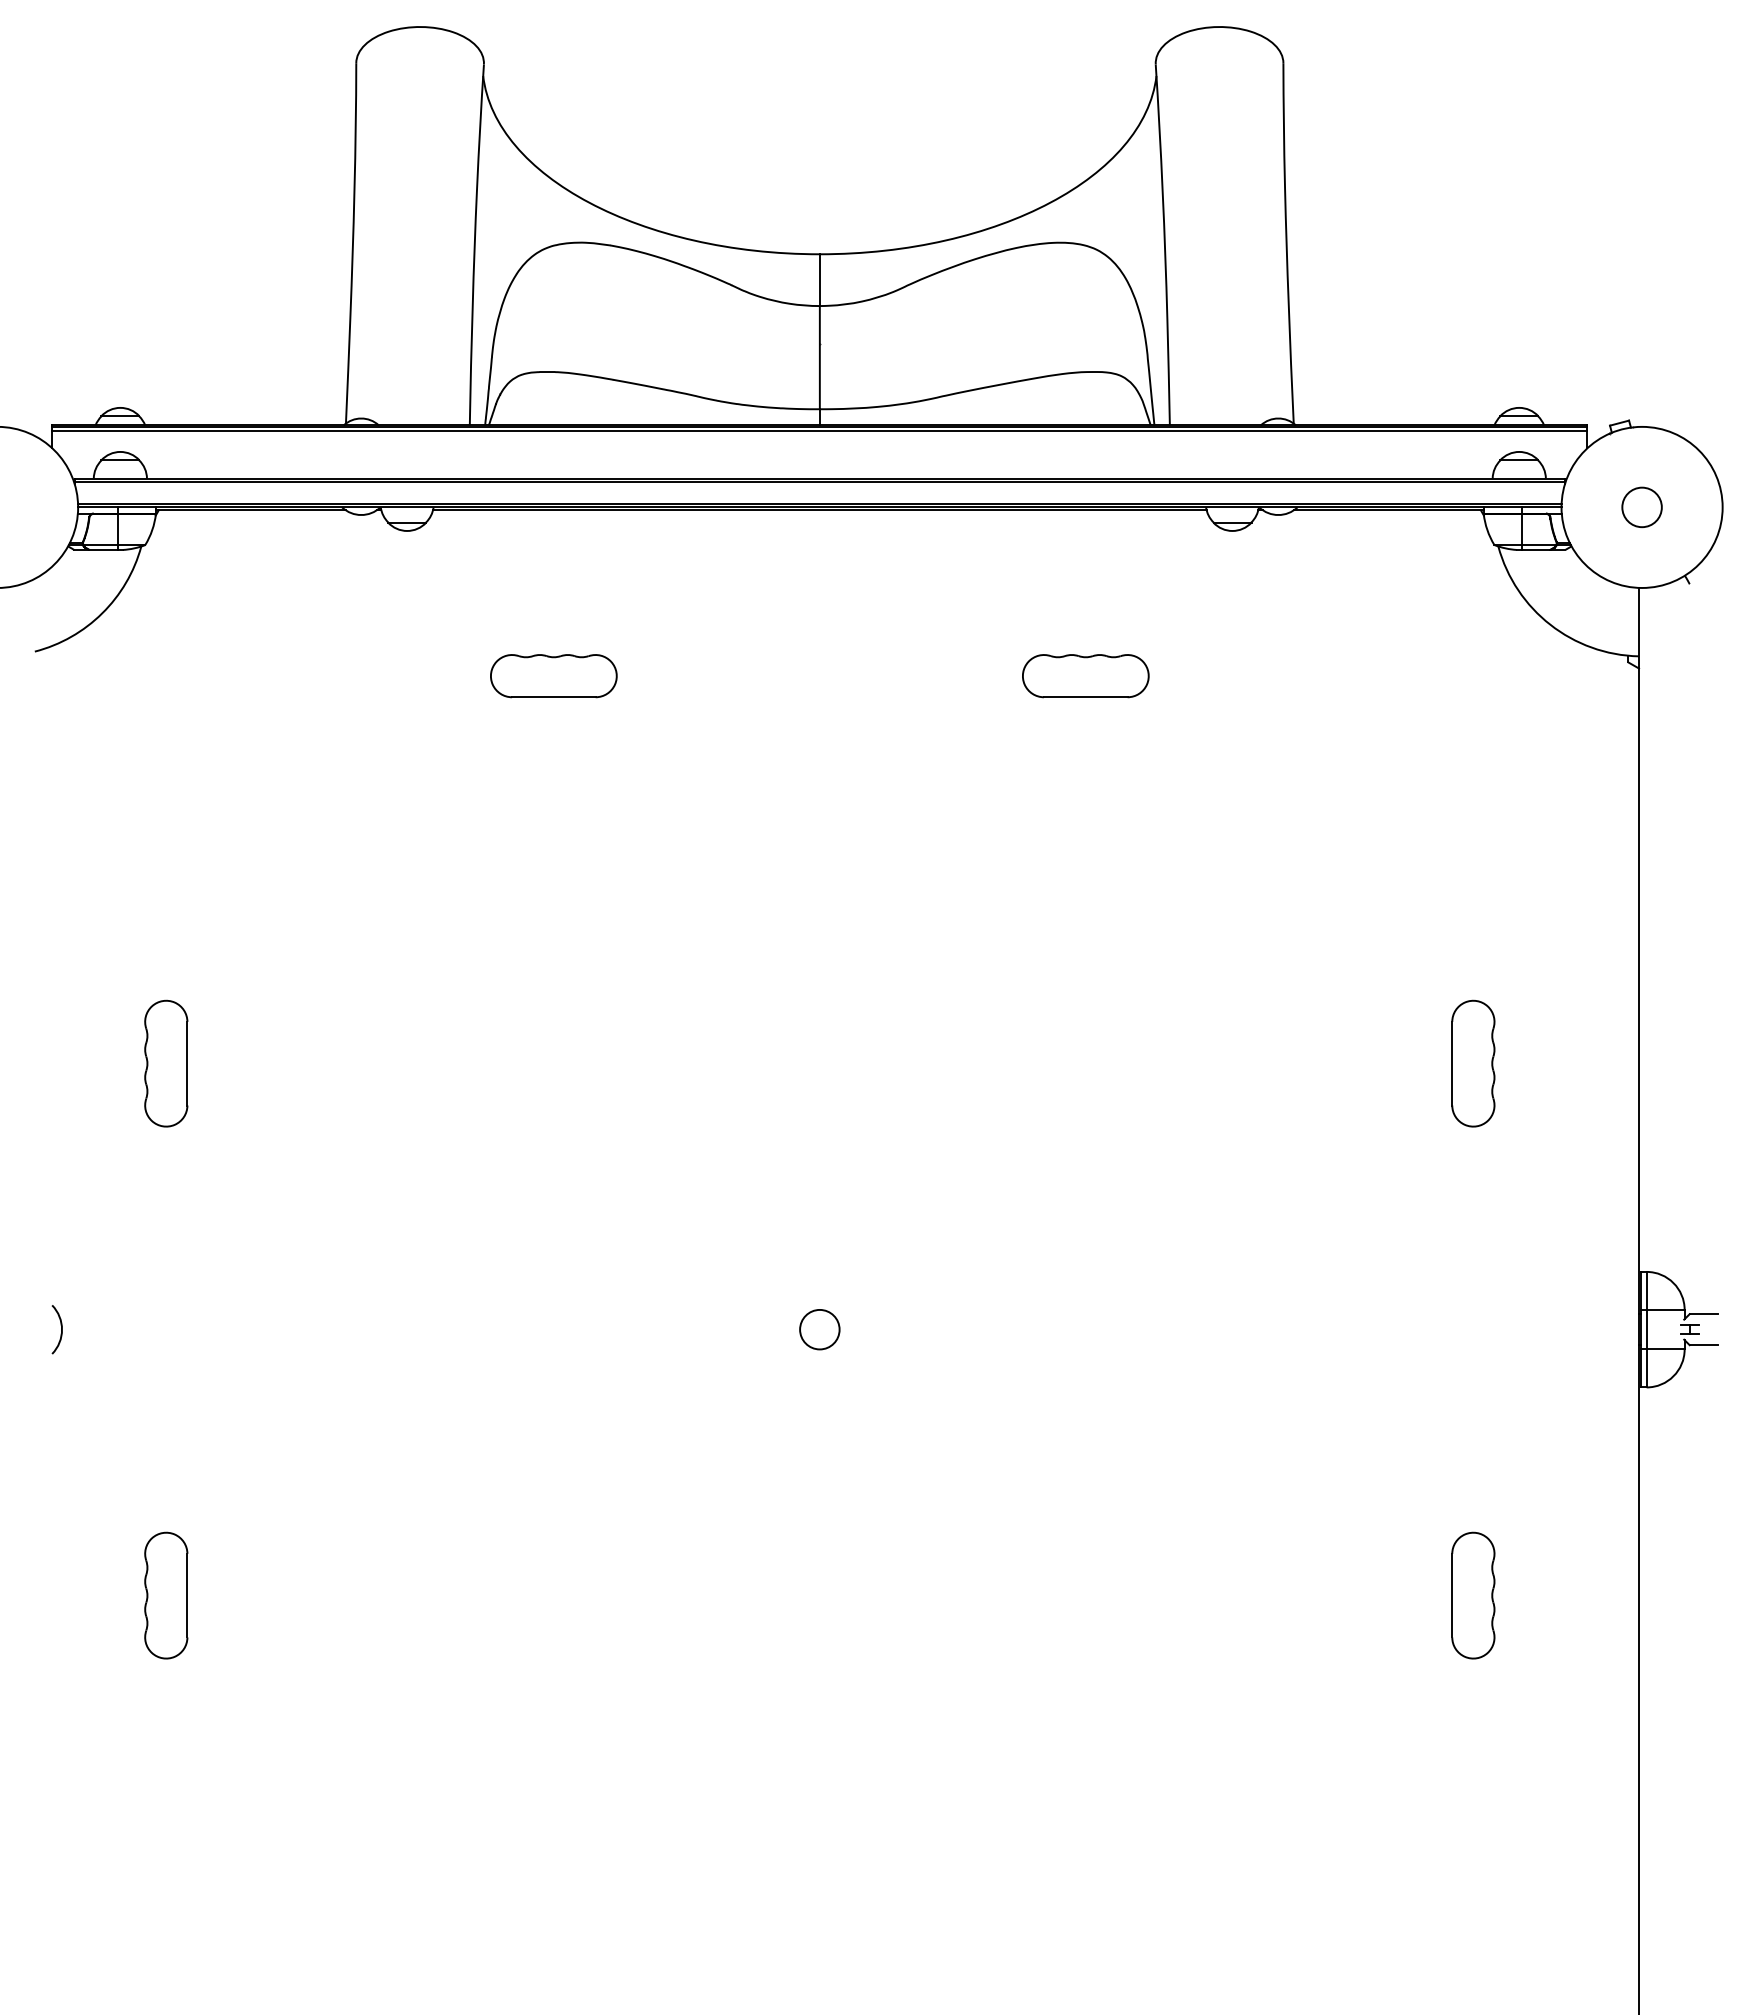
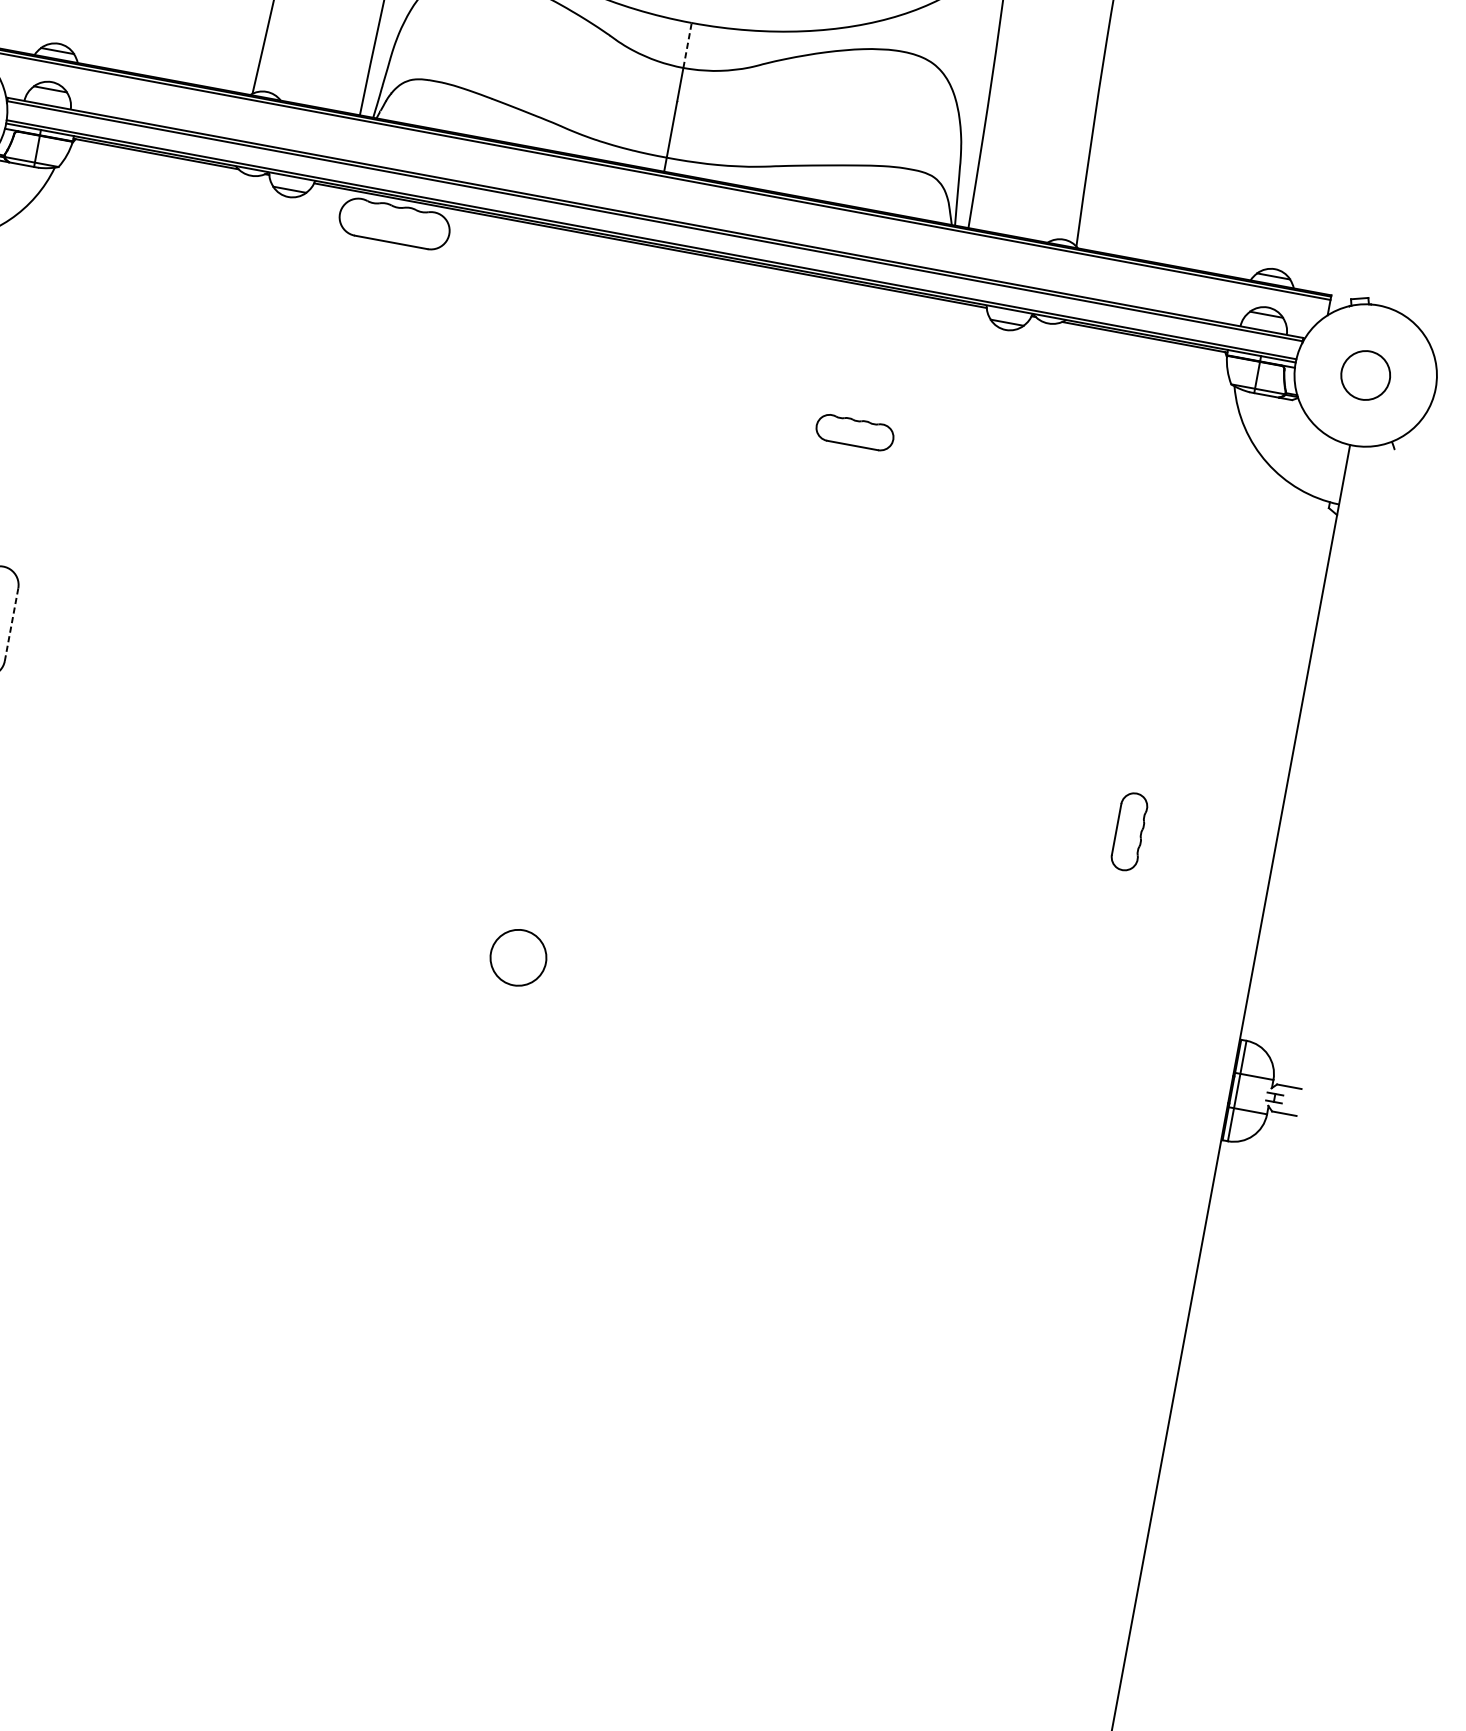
line: (819, 280) -> (687, 45), solid -> dashed
circle: (1641, 507) -> (1365, 375), size x1.4
part: (553, 676) -> (394, 224), moved
part: (1085, 676) -> (854, 432), size x0.7
line: (187, 1063) -> (11, 624), solid -> dashed
part: (1473, 1063) -> (1129, 831), size x0.7
circle: (819, 1329) -> (518, 957), size x1.6
part: (1473, 1595) -> (1043, 1294), removed

